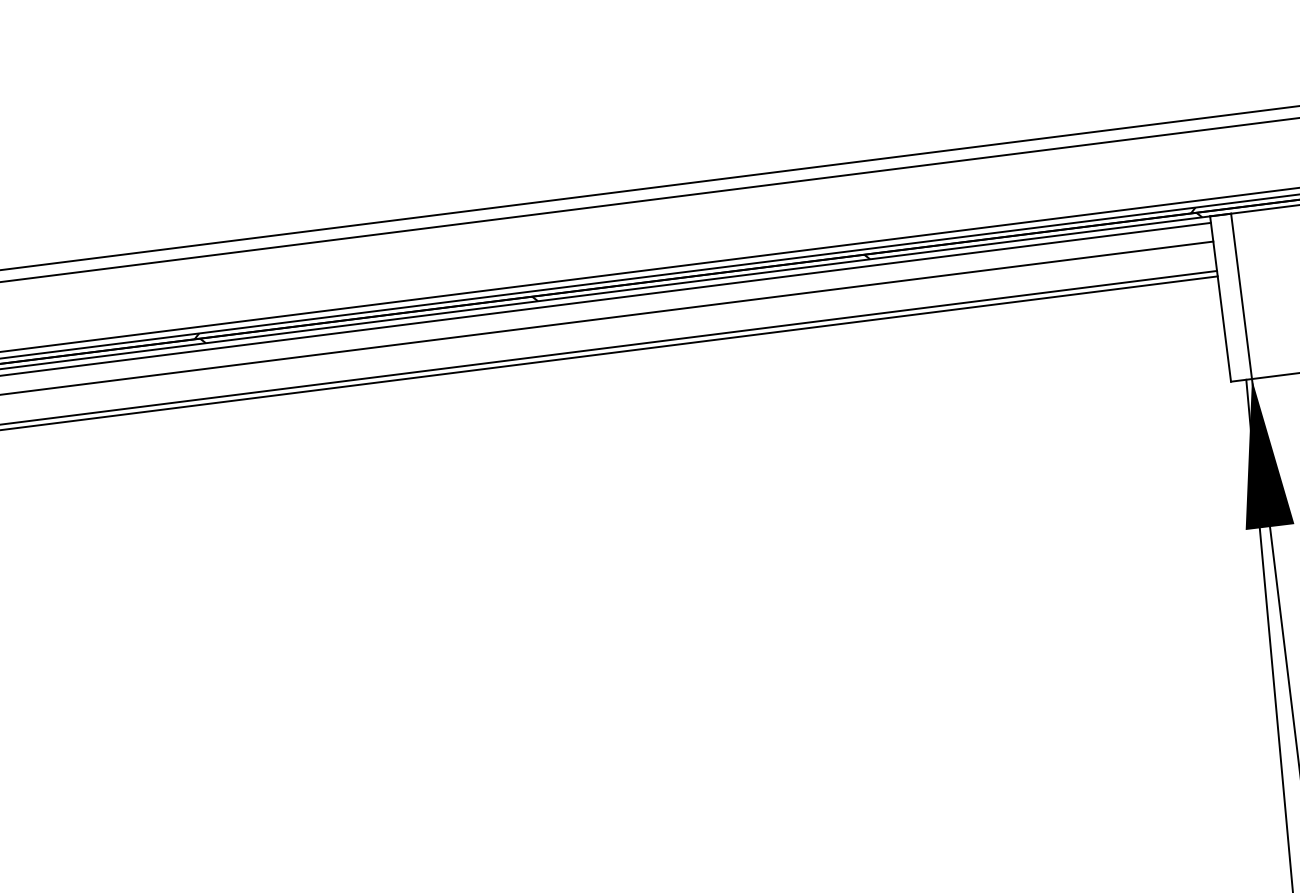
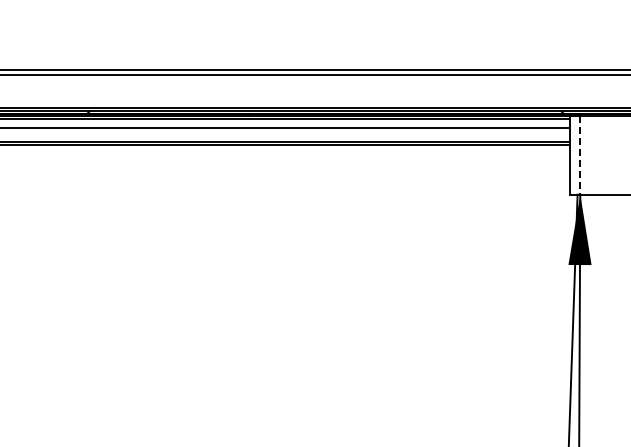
line: (1241, 296) -> (580, 155), solid -> dashed

